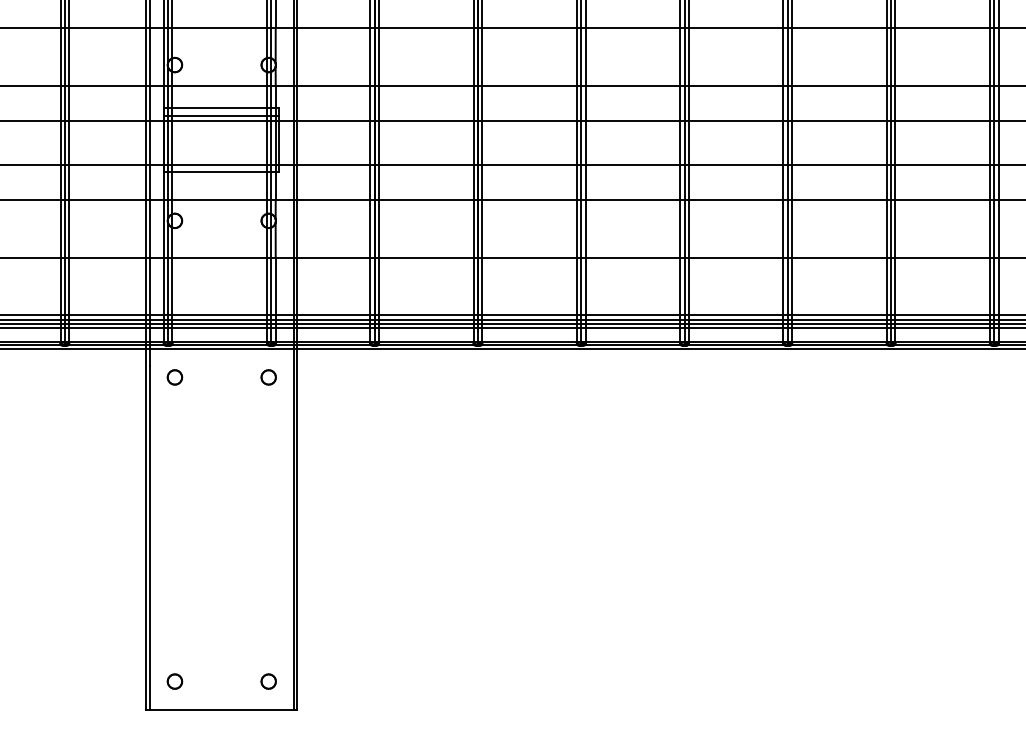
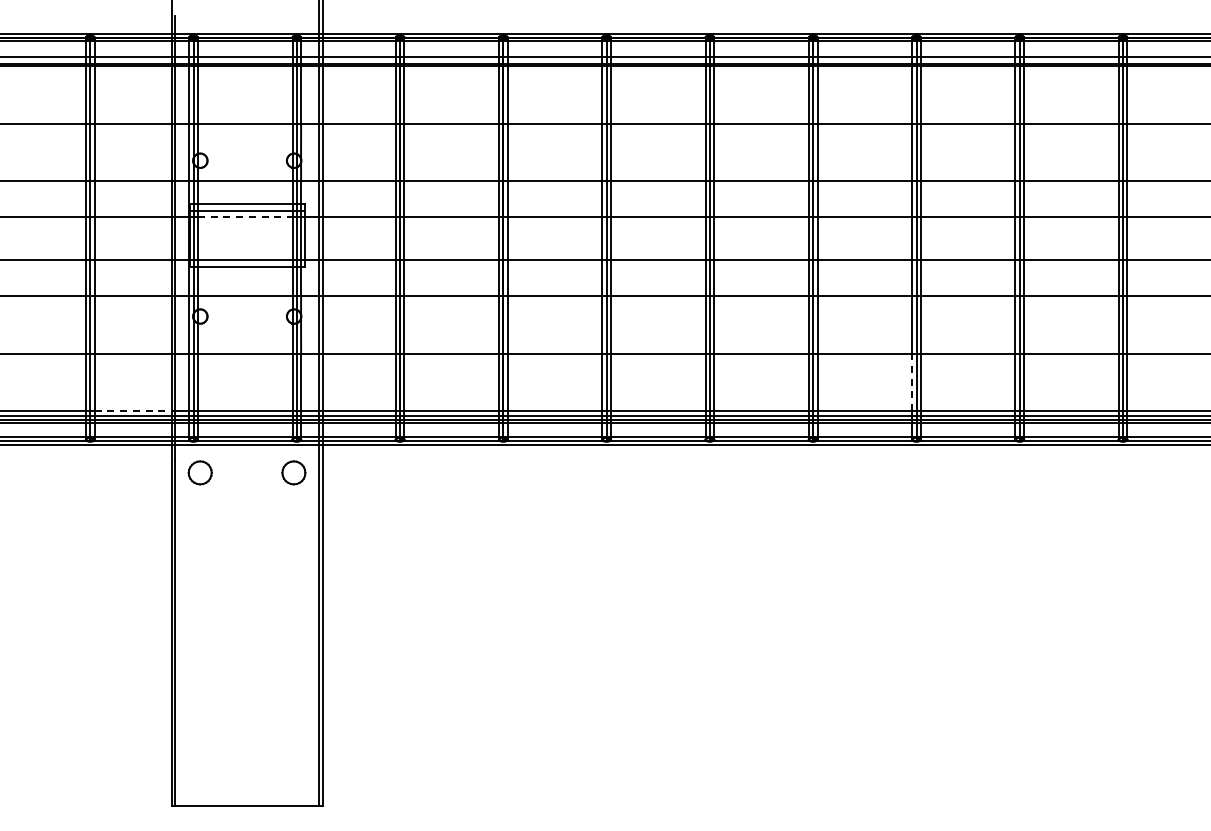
line: (220, 121) -> (245, 217), solid -> dashed
line: (887, 286) -> (912, 382), solid -> dashed
line: (108, 315) -> (133, 411), solid -> dashed
part: (175, 377) -> (200, 473), size x1.6
part: (269, 377) -> (294, 473), size x1.6
part: (175, 681) -> (200, 777), removed
part: (269, 681) -> (294, 777), removed

